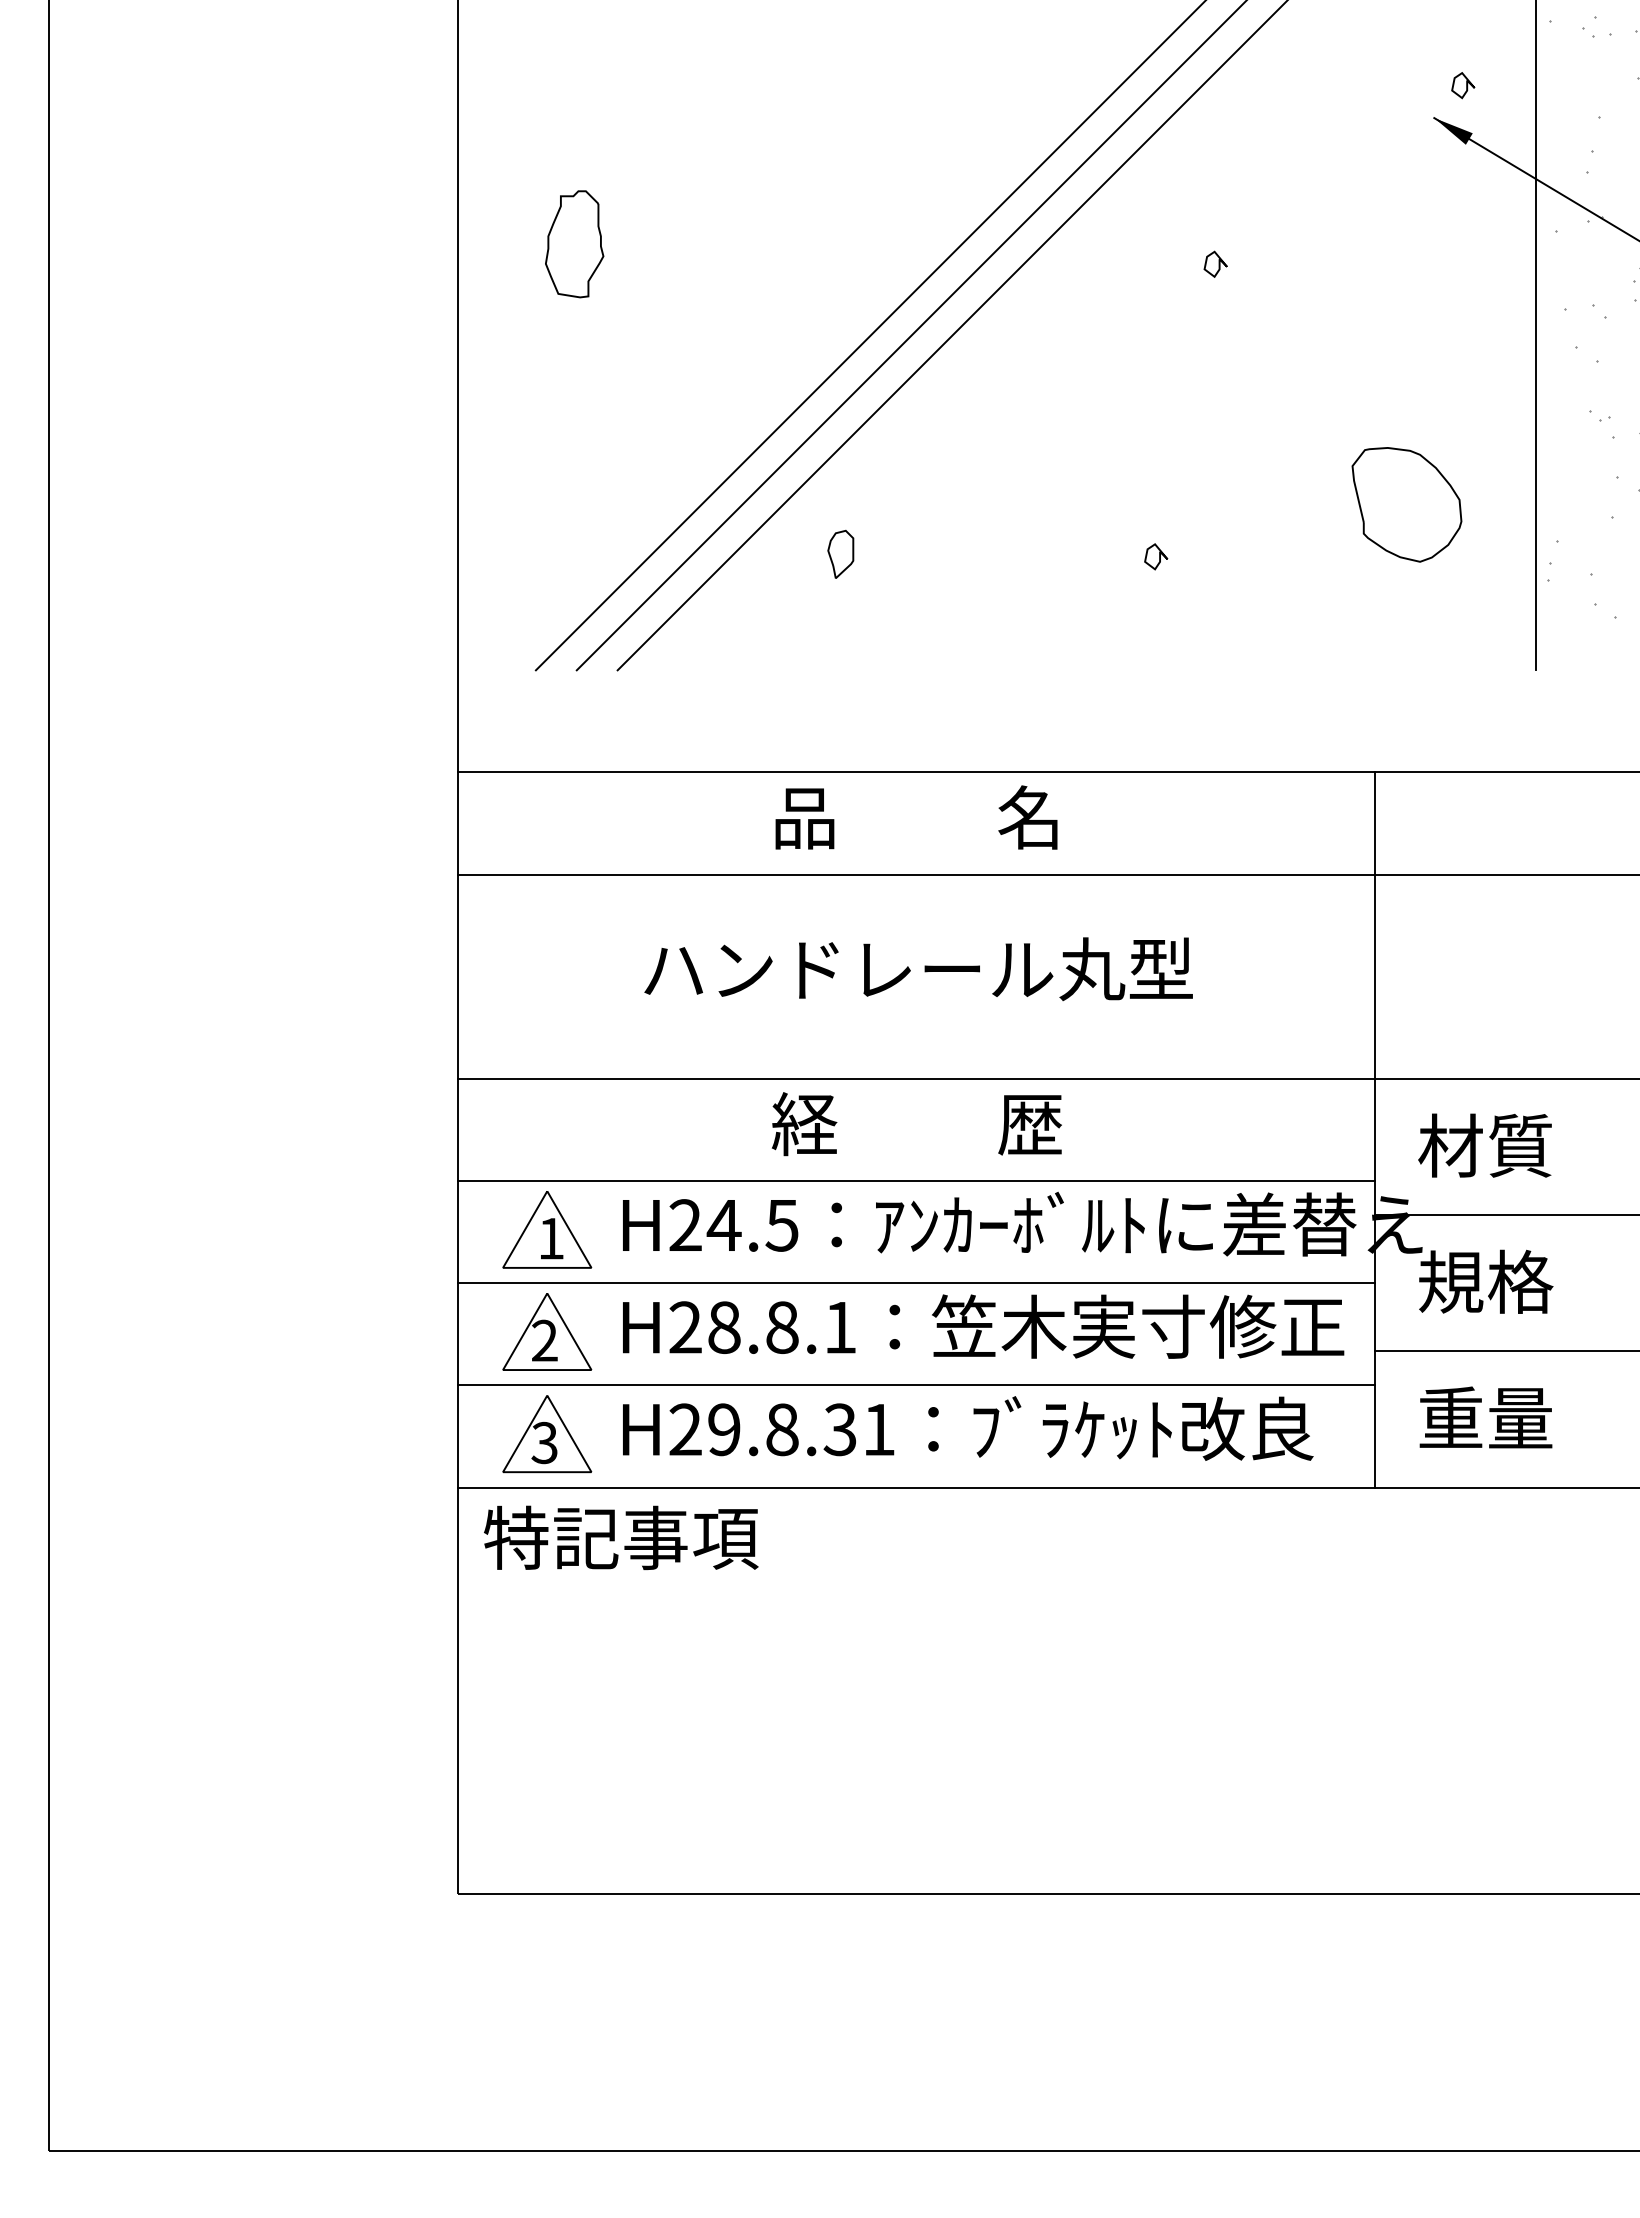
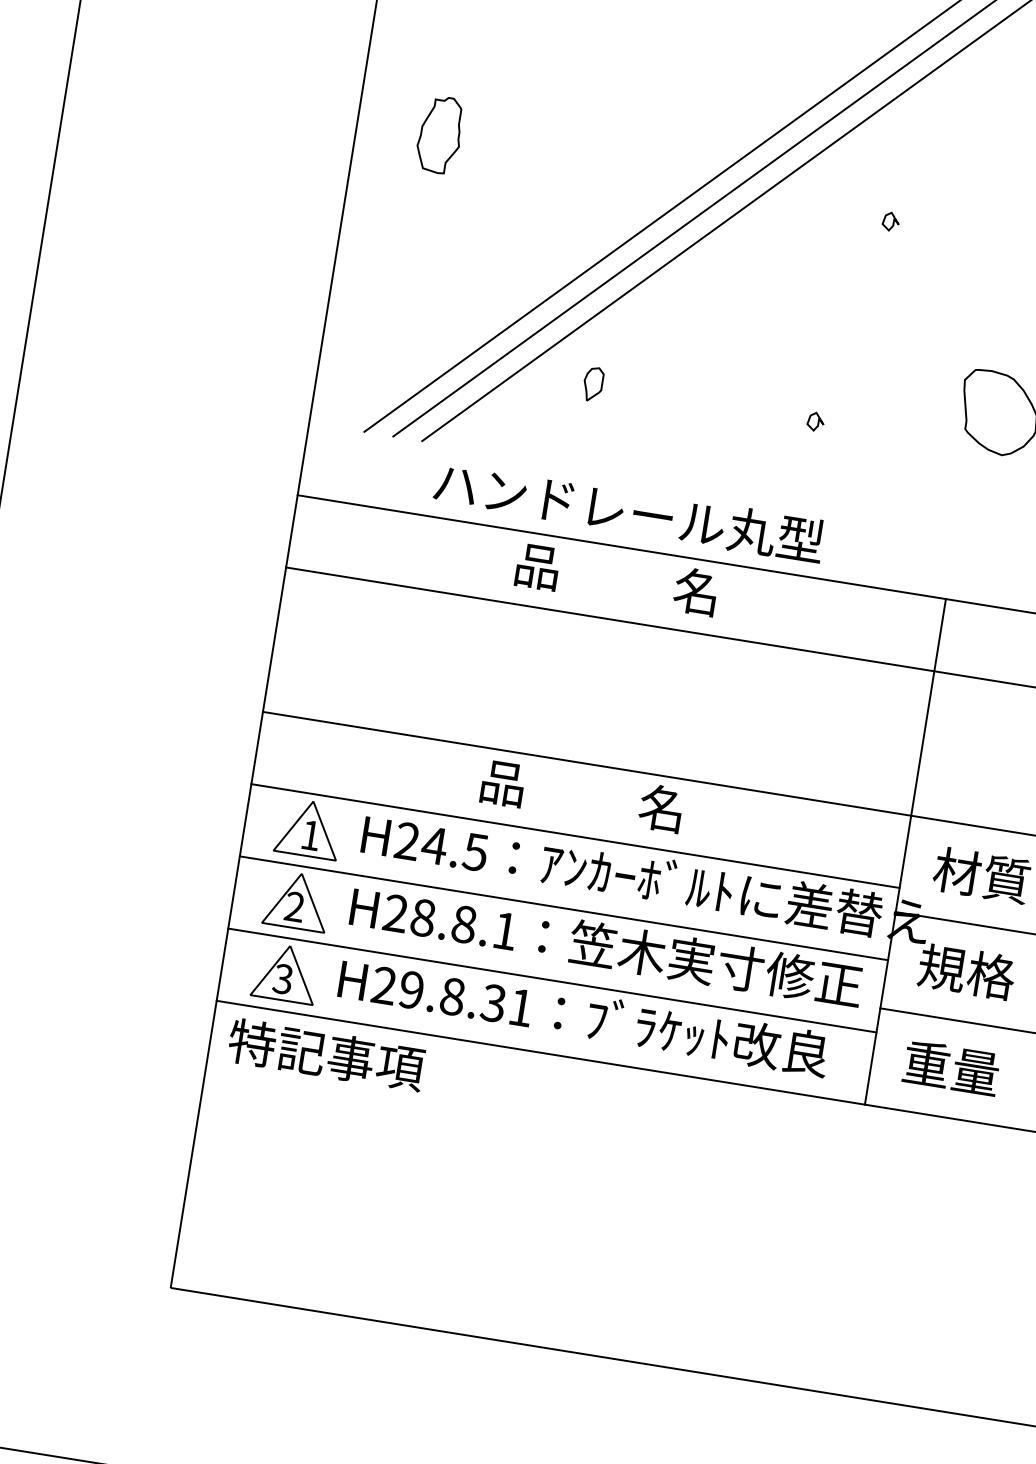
text: (918, 969) -> (629, 512), moved
text: (916, 1123) -> (582, 795), 経          歴 -> 品          名

